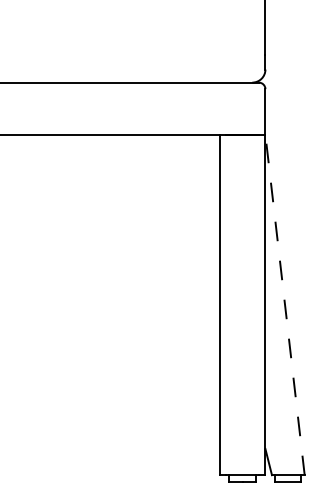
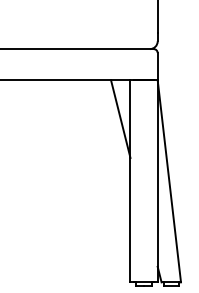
line: (202, 199) -> (120, 118), added
line: (285, 305) -> (169, 181), dashed -> solid

